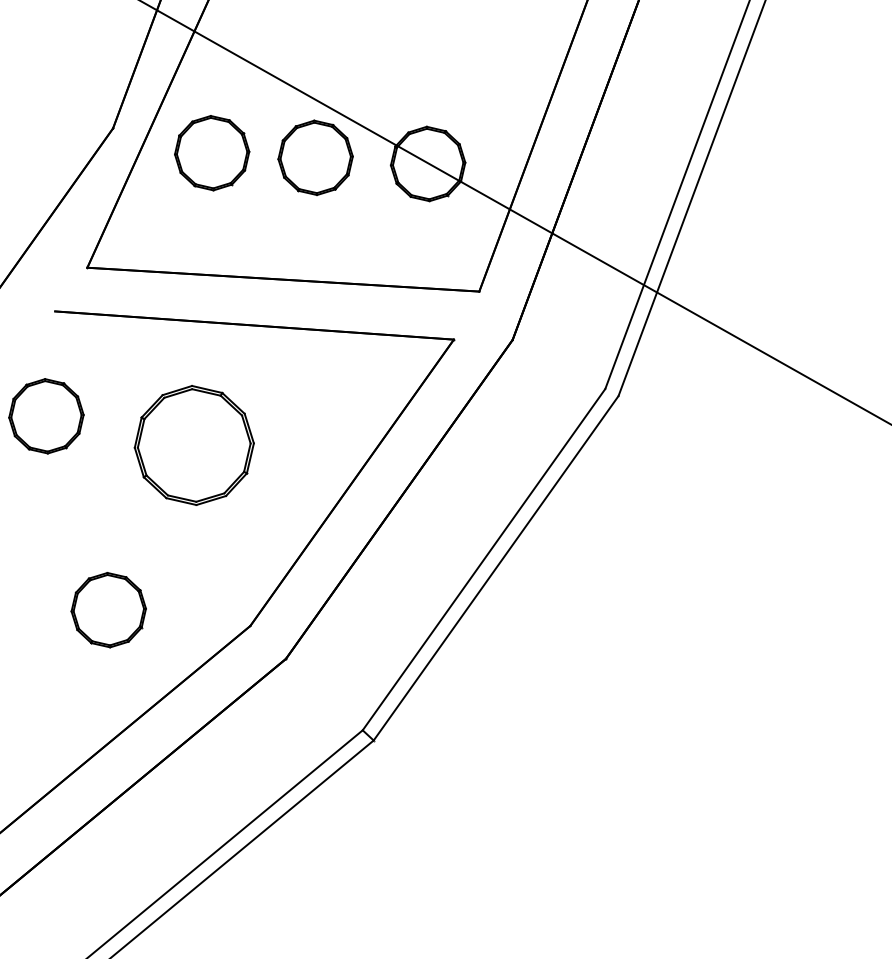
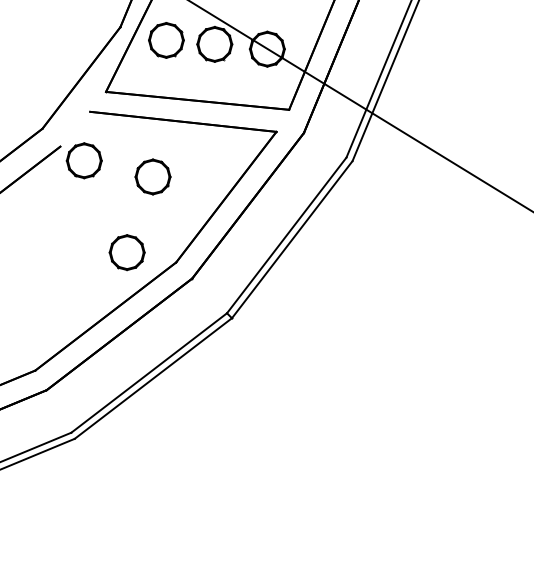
part: (193, 444) -> (152, 176), size x0.62
part: (107, 609) -> (126, 252), moved

